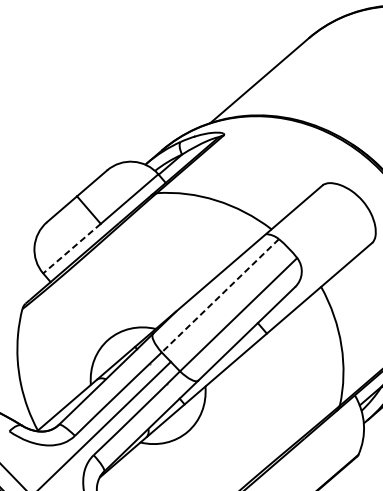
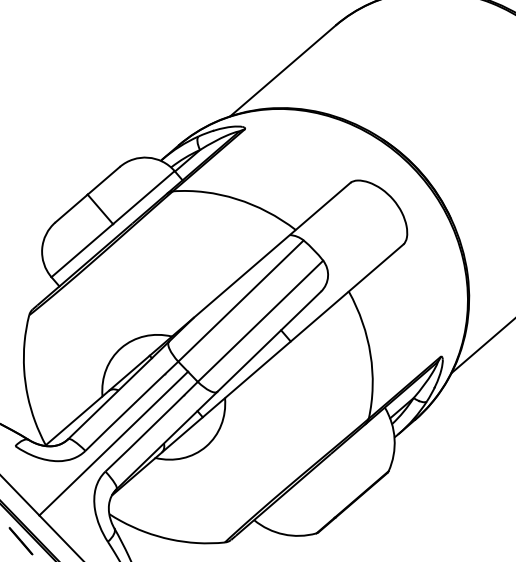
line: (72, 248) -> (82, 250), dashed -> solid
line: (219, 296) -> (240, 301), dashed -> solid

